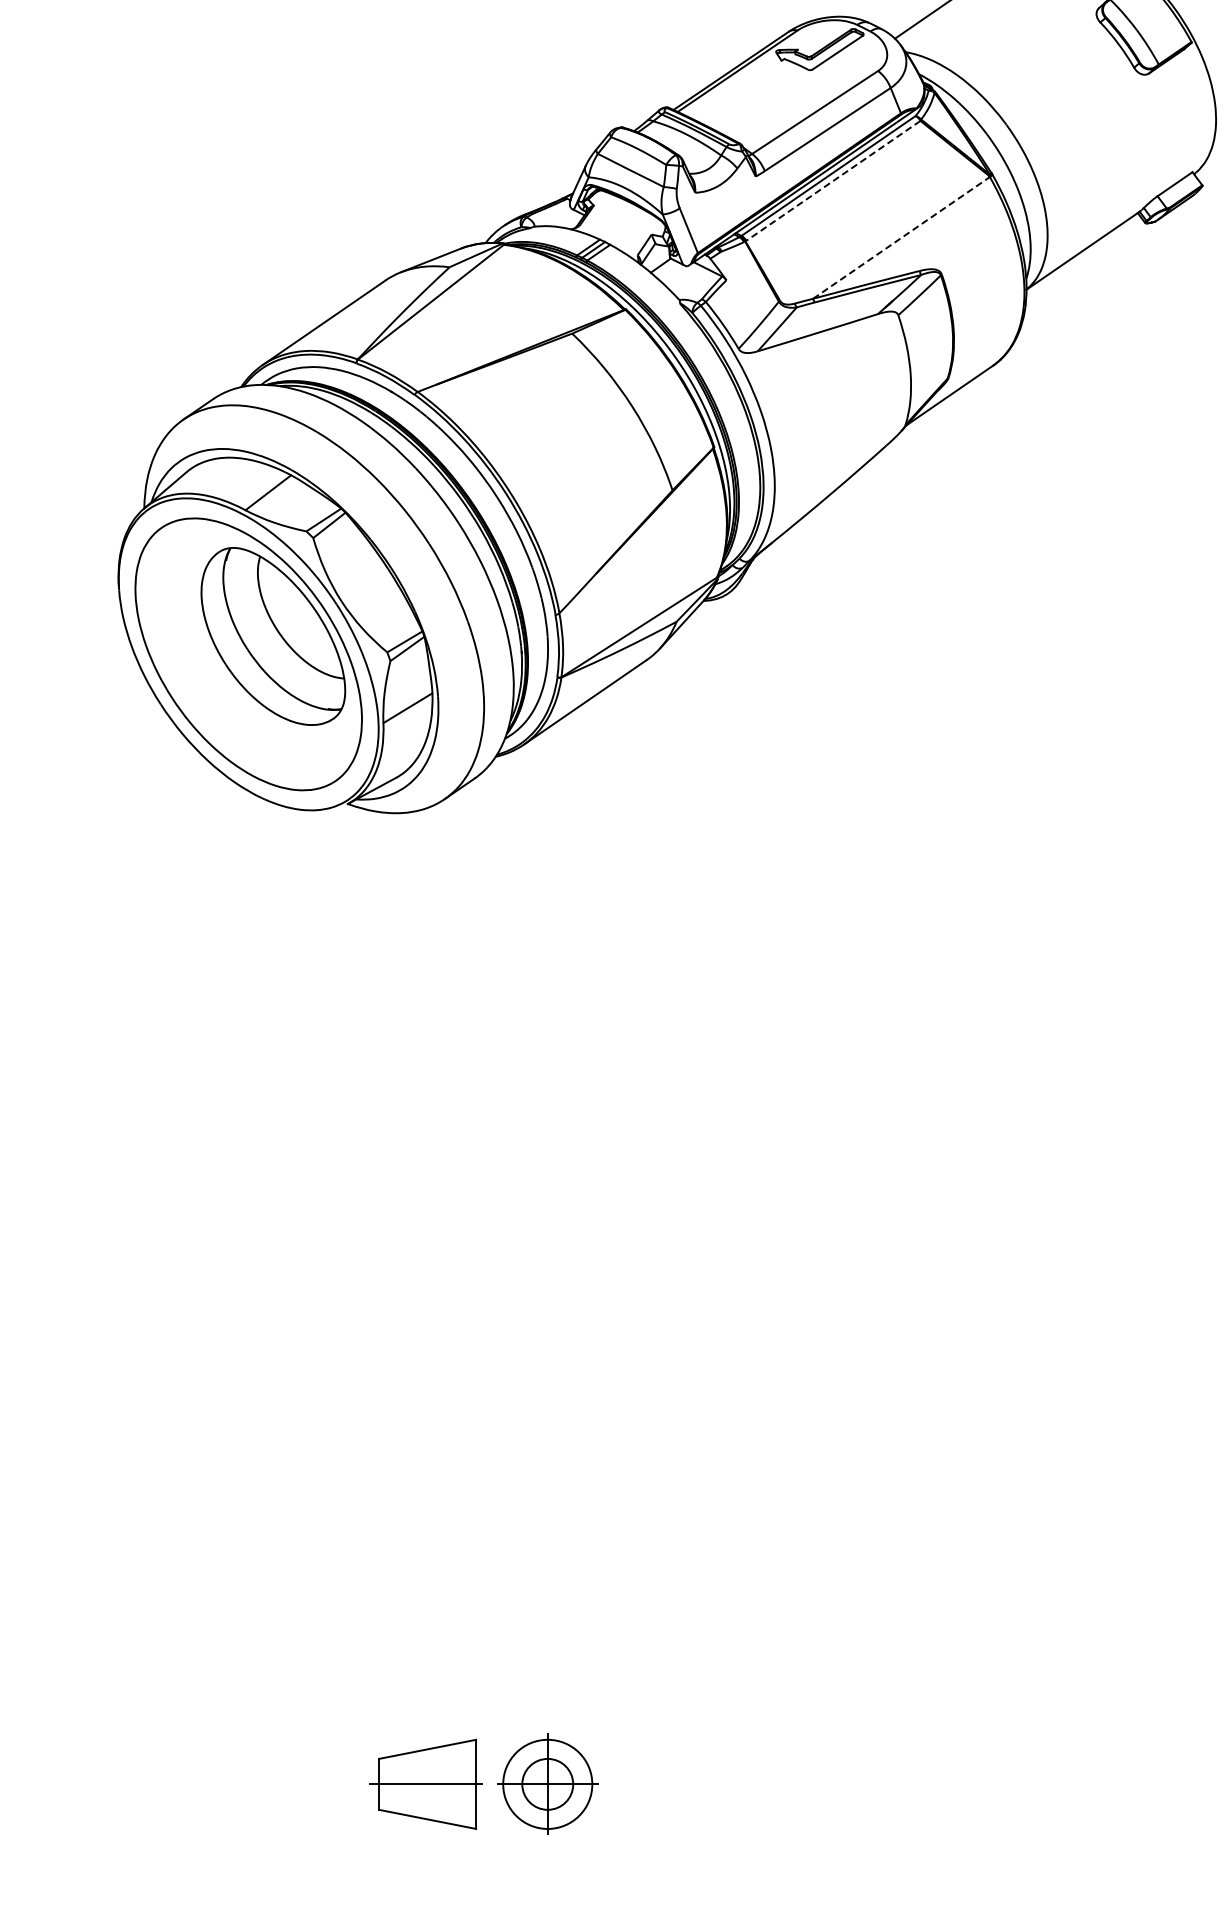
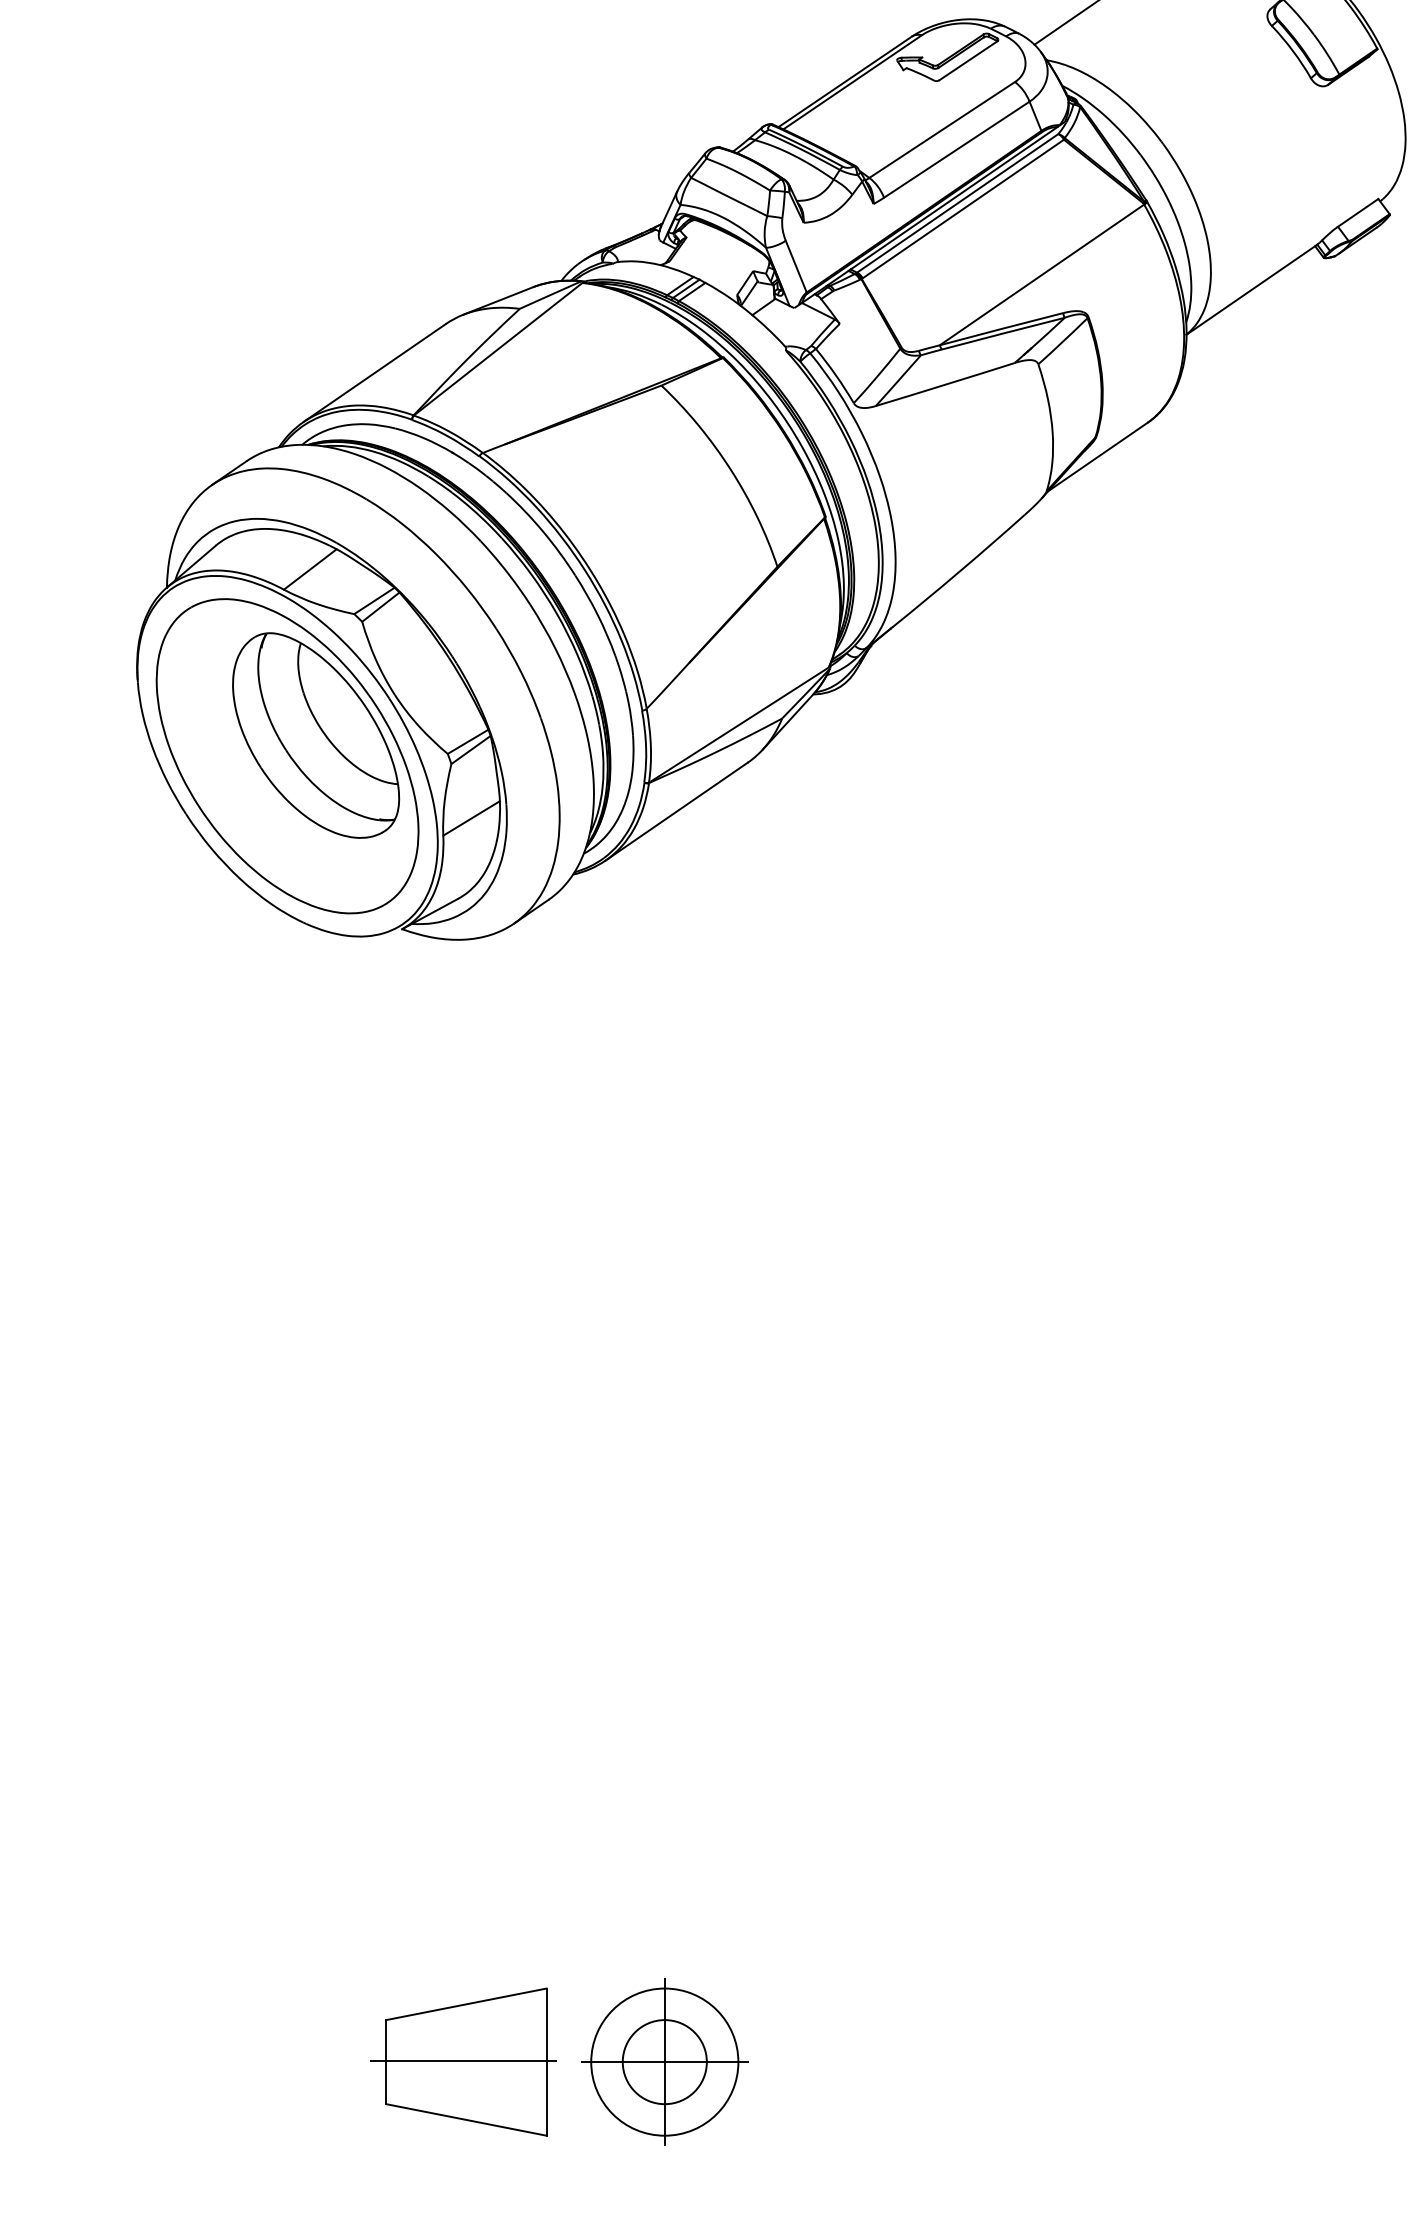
line: (833, 180) -> (963, 208), dashed -> solid
line: (901, 237) -> (1042, 274), dashed -> solid
part: (483, 1784) -> (558, 2062), size x1.43

